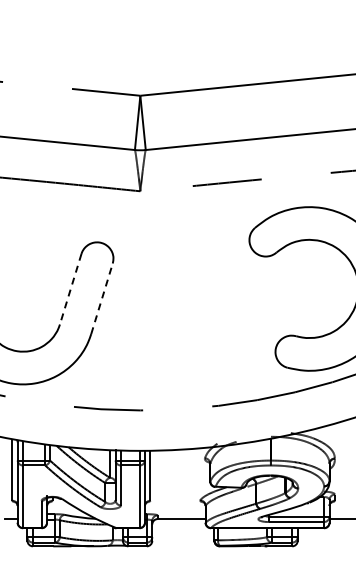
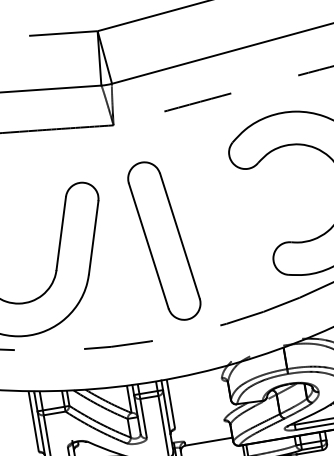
line: (70, 289) -> (61, 233), dashed -> solid
line: (102, 298) -> (94, 237), dashed -> solid
part: (170, 313) -> (163, 240), added

